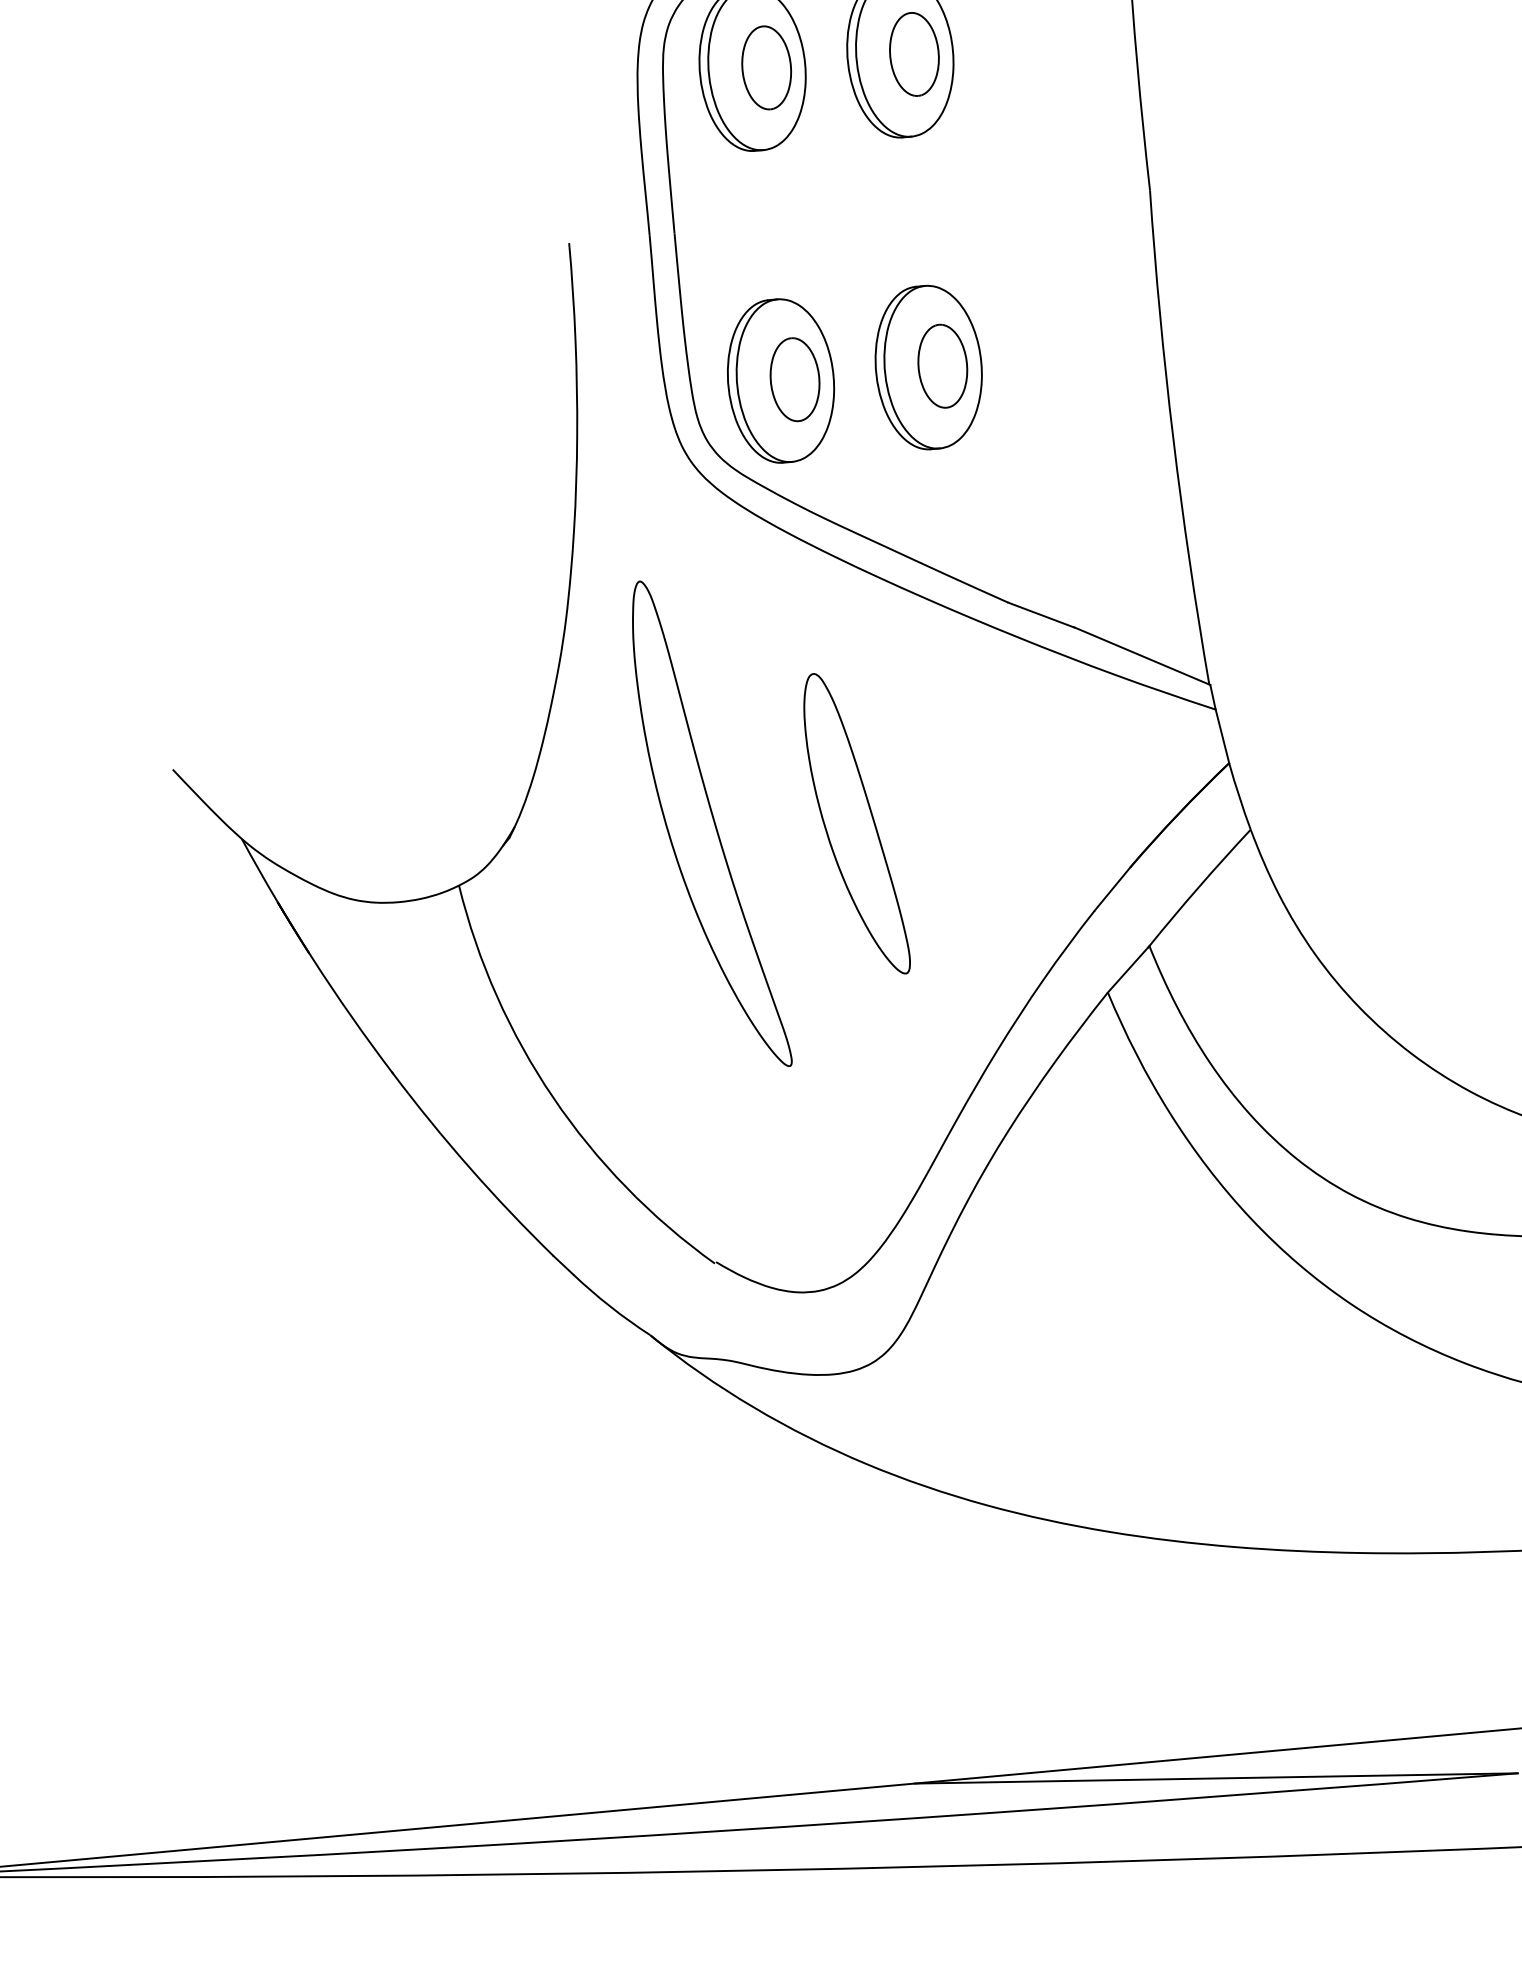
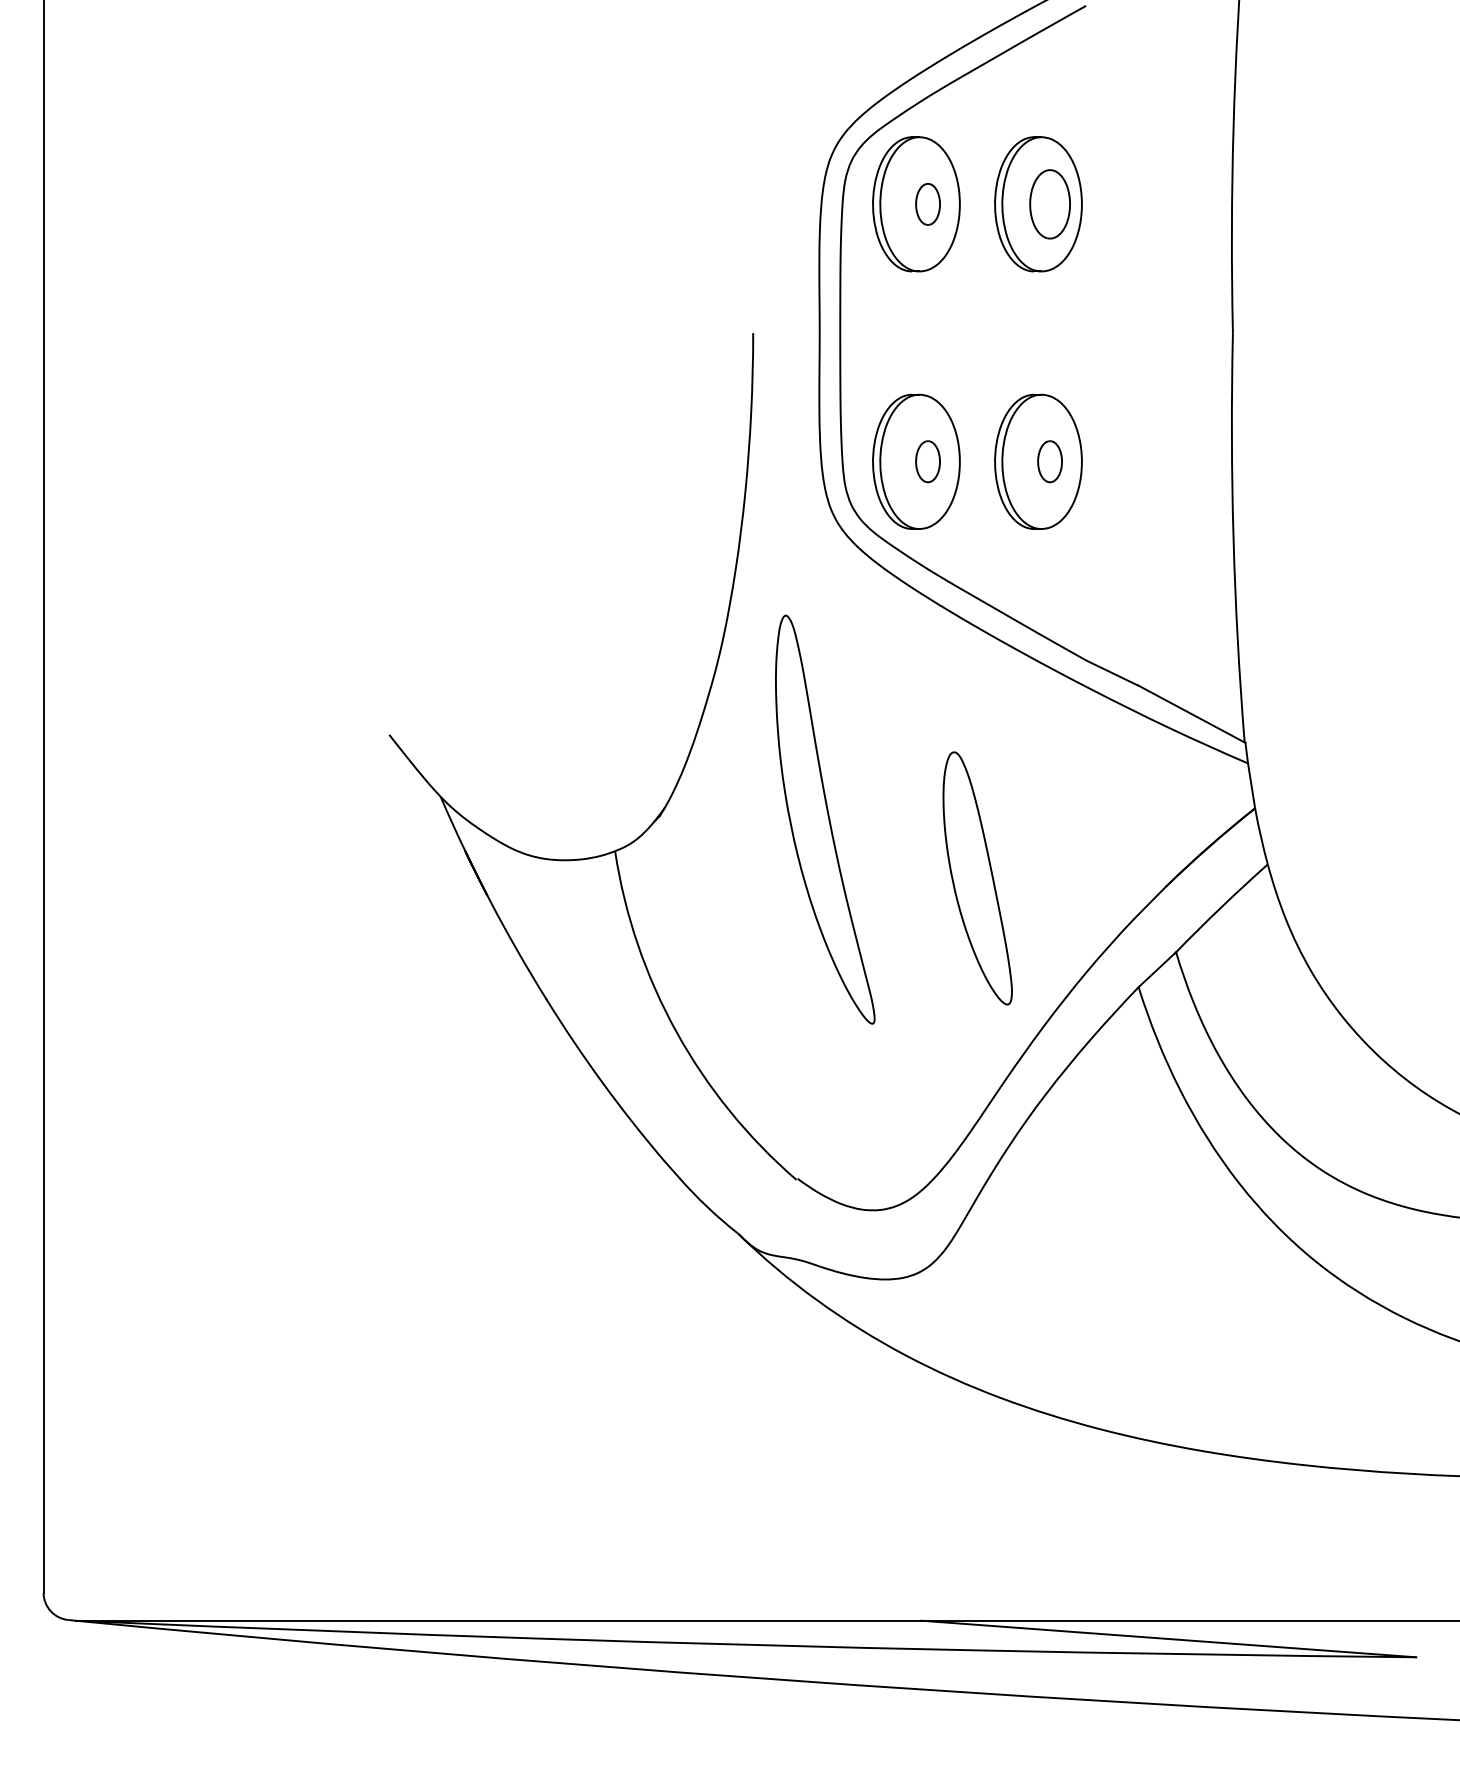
part: (766, 68) -> (927, 204), size x0.6
part: (942, 365) -> (1049, 461), size x0.6
part: (794, 379) -> (927, 461), size x0.6
part: (855, 824) -> (977, 878), moved

